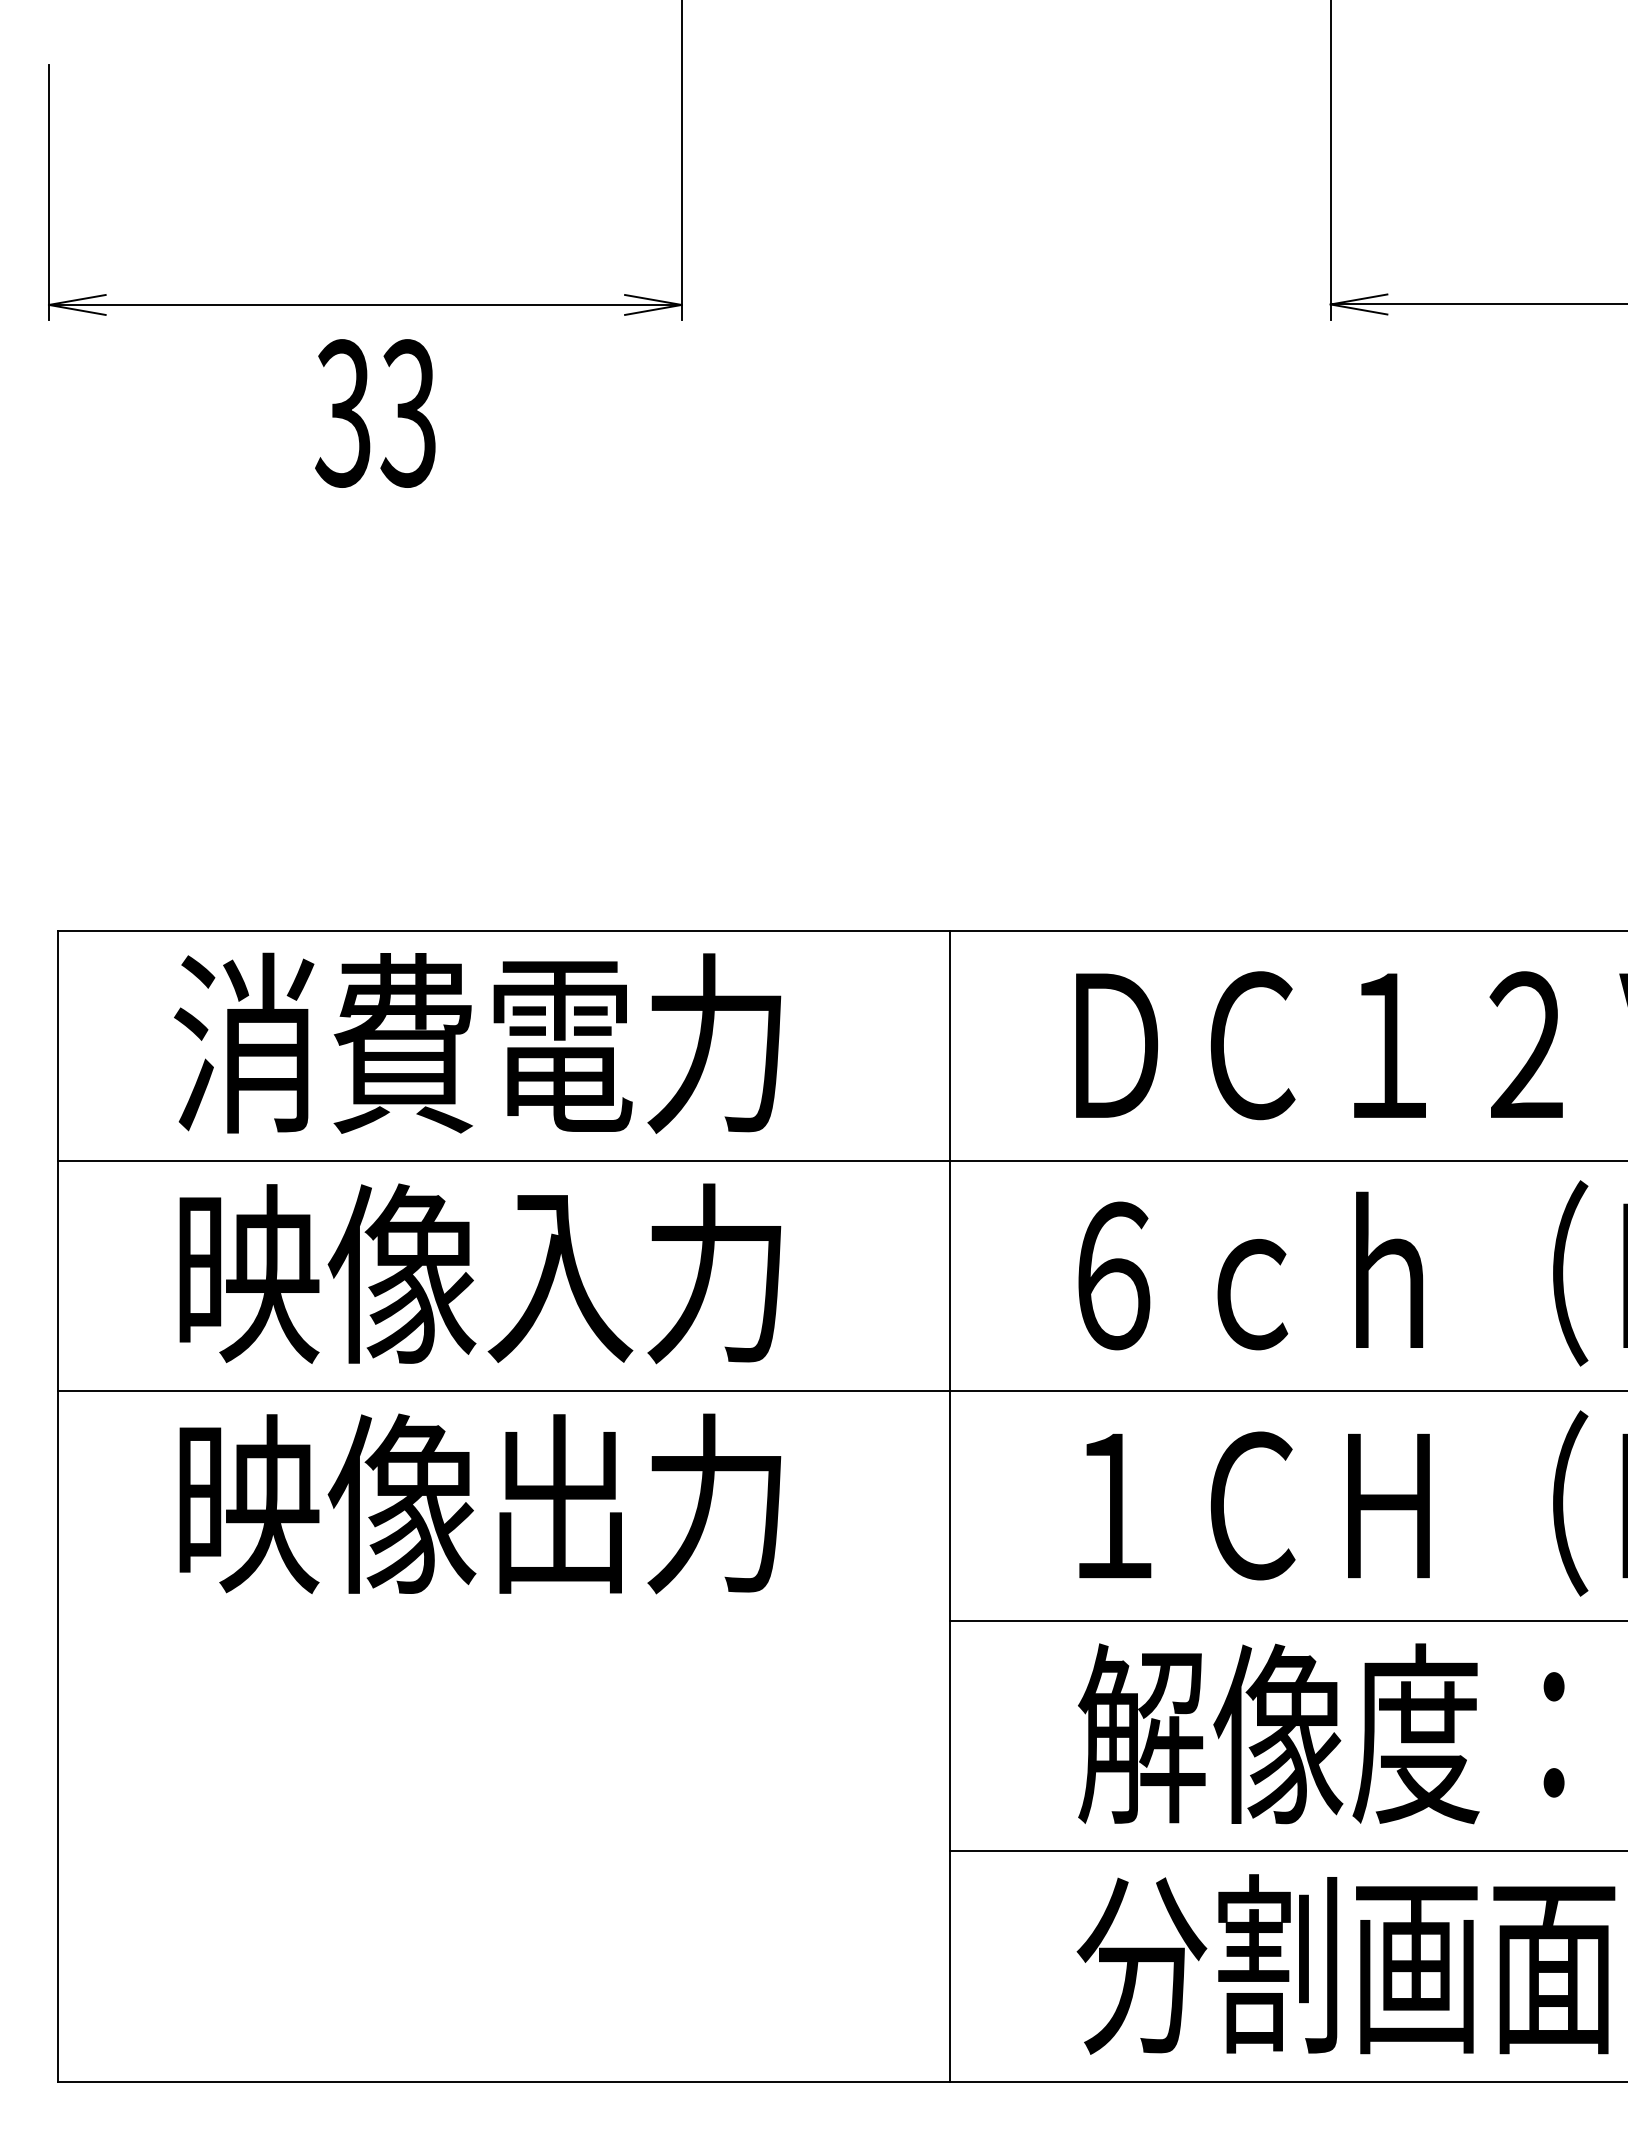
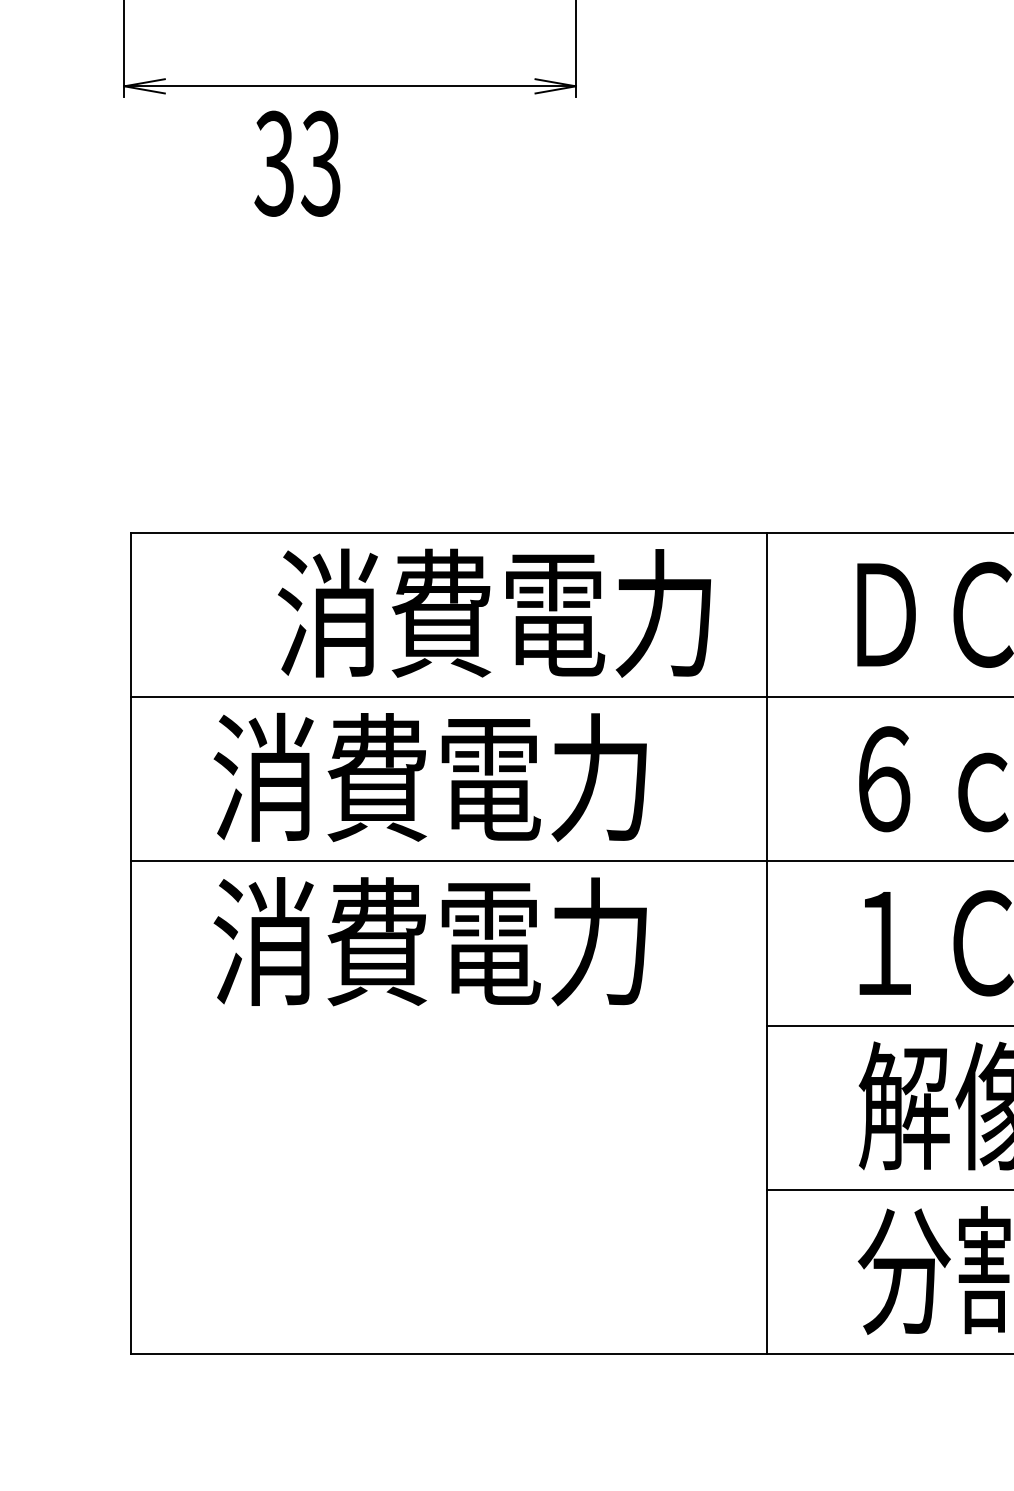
text: (375, 413) -> (297, 163), moved
text: (477, 1042) -> (494, 612), moved
text: (403, 1273) -> (377, 777), 映像入力 -> 消費電力
text: (403, 1503) -> (377, 941), 映像出力 -> 消費電力

